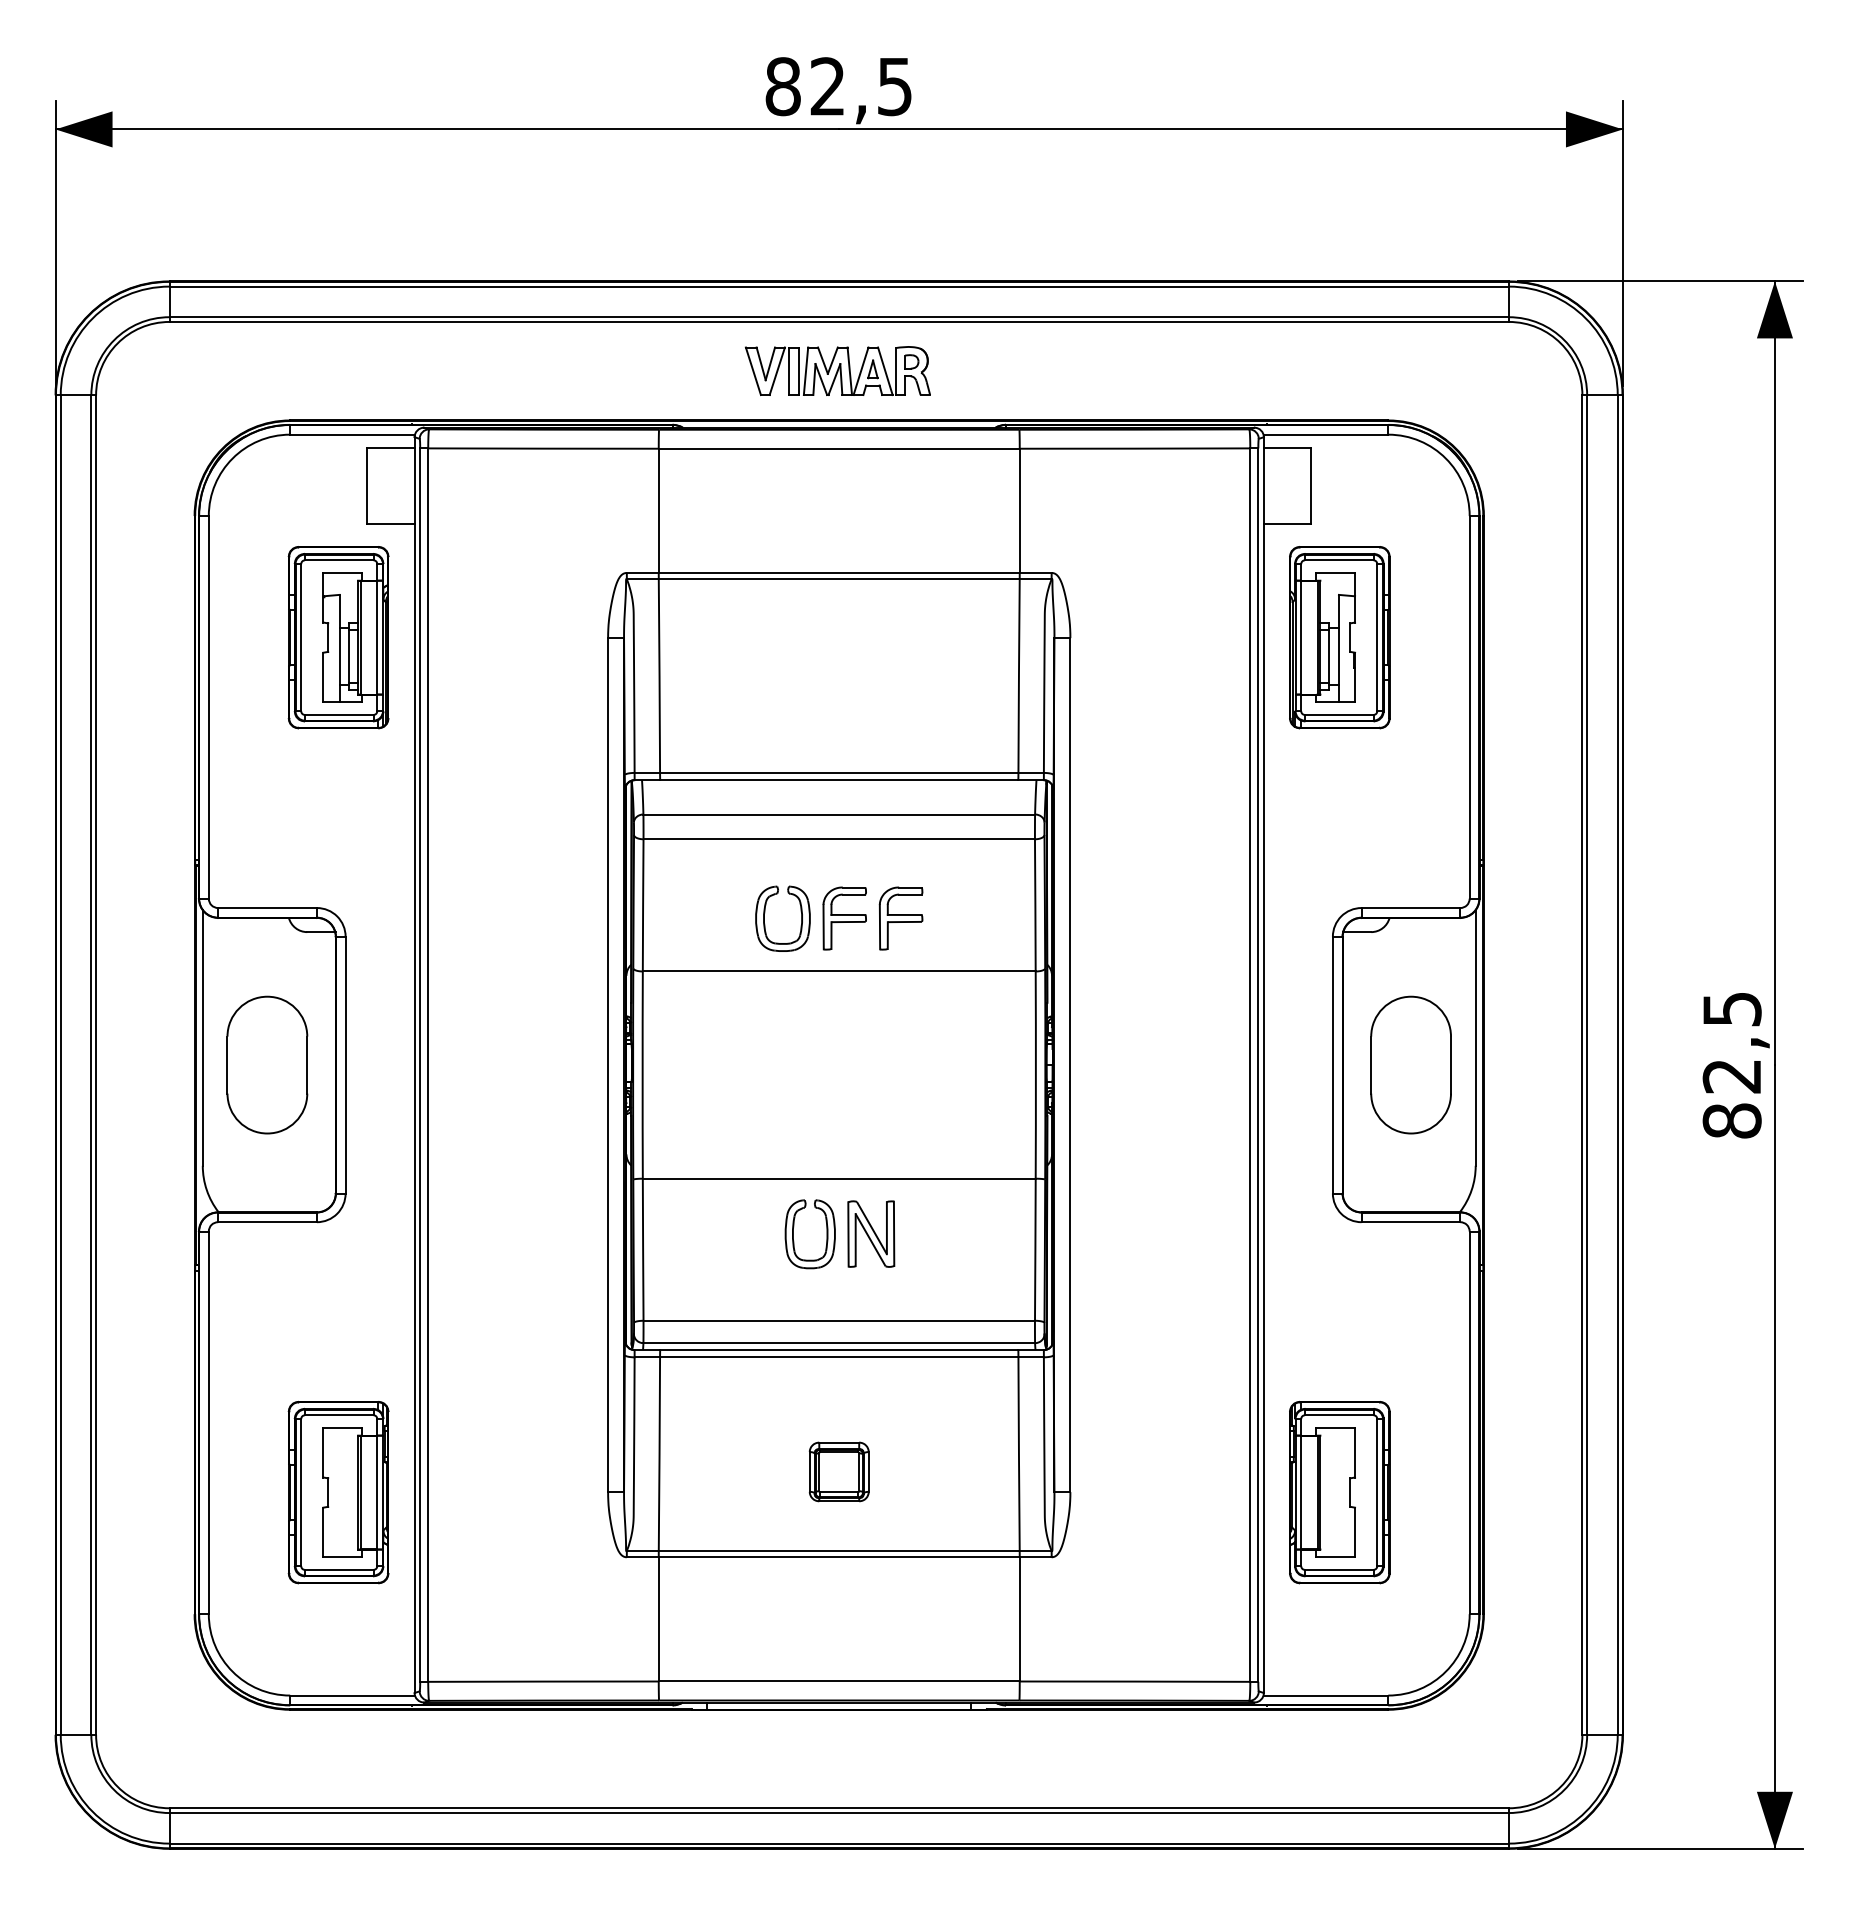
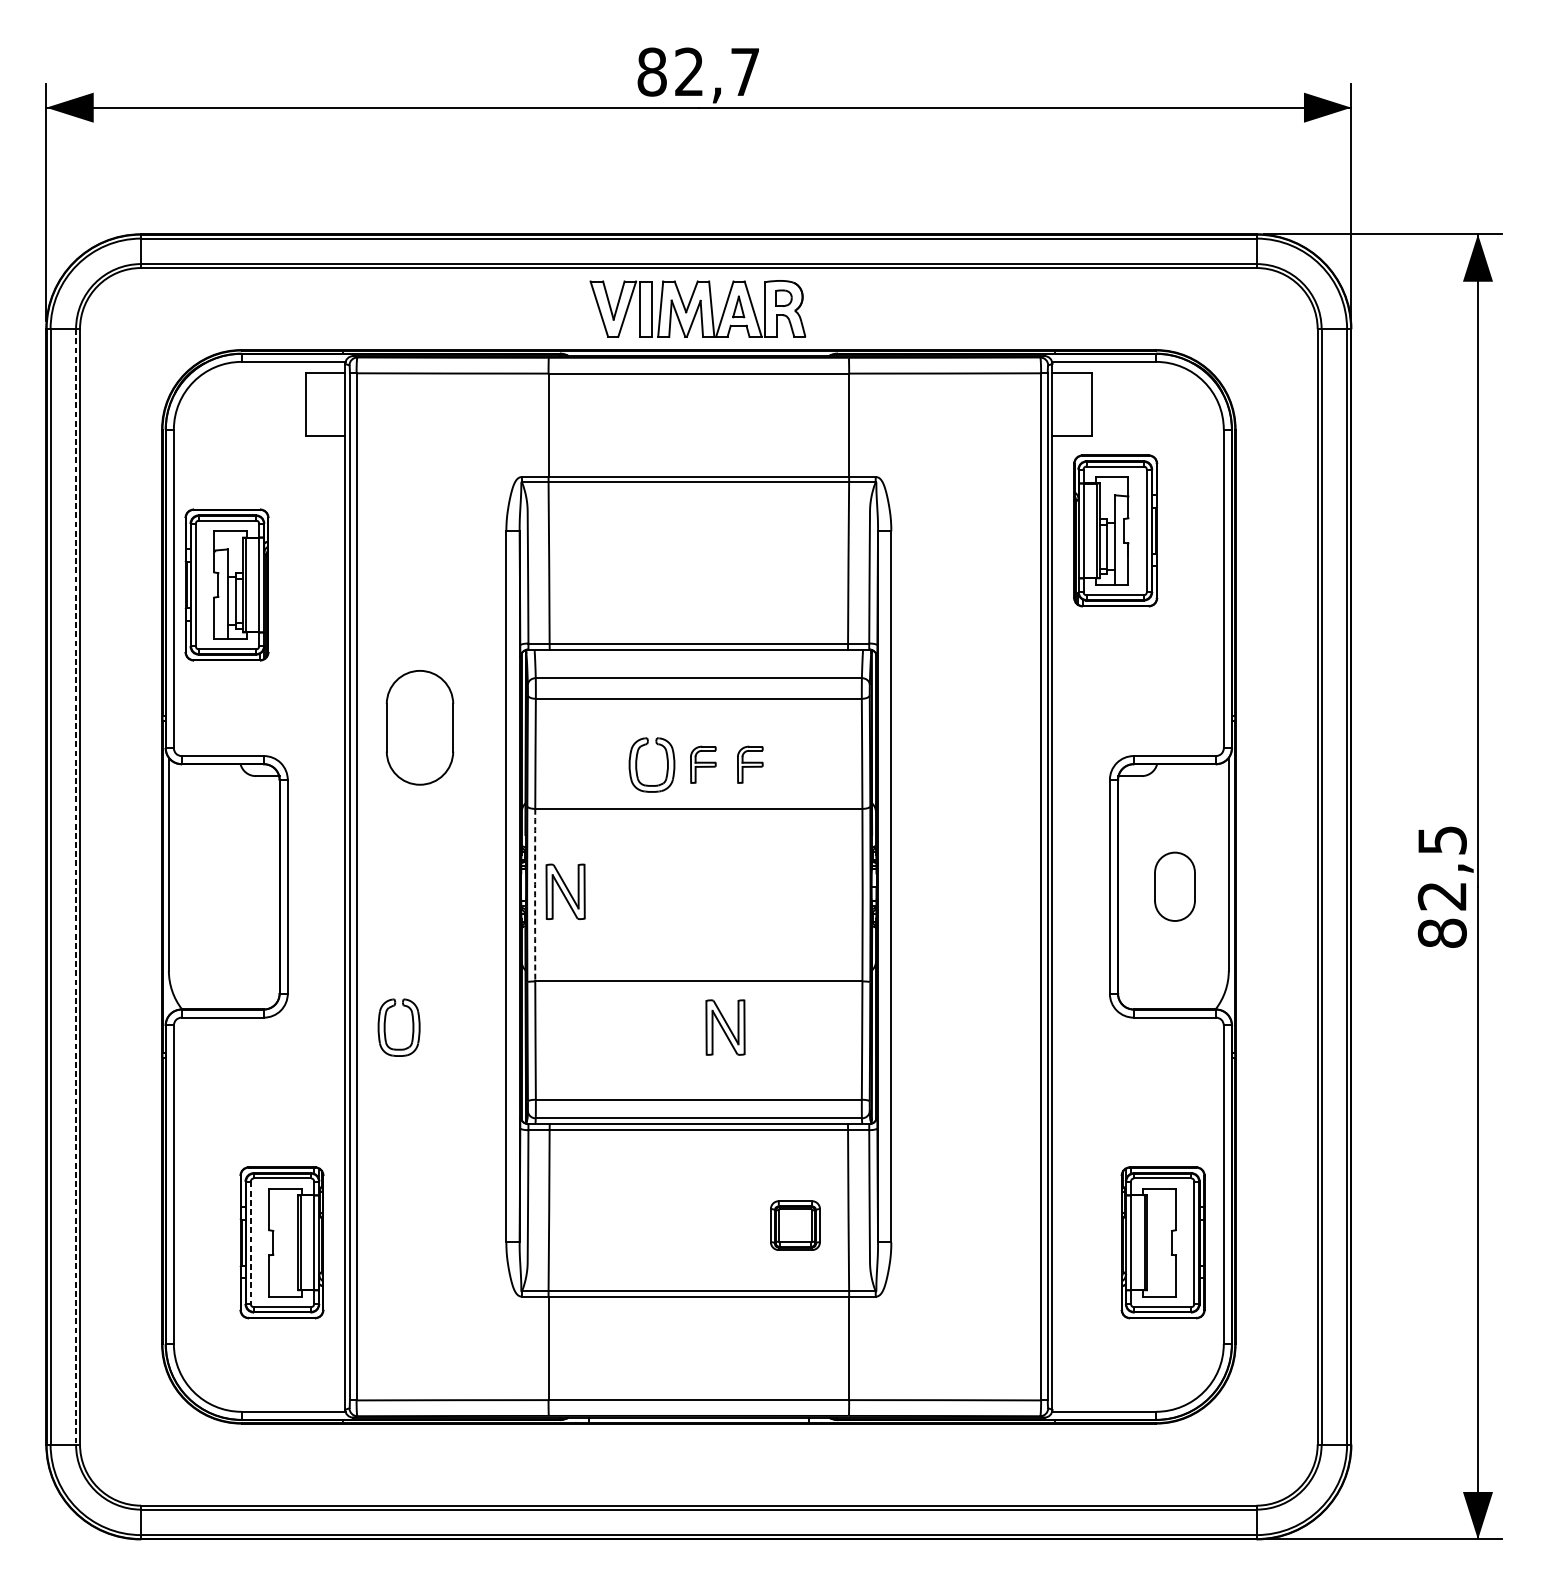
text: (894, 87) -> (744, 72), 82,5 -> 82,7
part: (837, 370) -> (697, 308), size x1.4
part: (338, 637) -> (226, 584), moved
part: (844, 918) -> (703, 764), size x0.7
part: (900, 918) -> (749, 764), size x0.7
part: (267, 1064) -> (420, 727), moved
part: (1410, 1064) -> (1174, 886), size x0.6
line: (91, 1065) -> (76, 887), solid -> dashed
part: (679, 1070) -> (565, 891), added
arc: (642, 1075) -> (535, 895), solid -> dashed
part: (793, 1234) -> (385, 1027), moved
part: (838, 1471) -> (794, 1225), moved
line: (301, 1492) -> (251, 1242), solid -> dashed
part: (1339, 1492) -> (1162, 1242), moved

